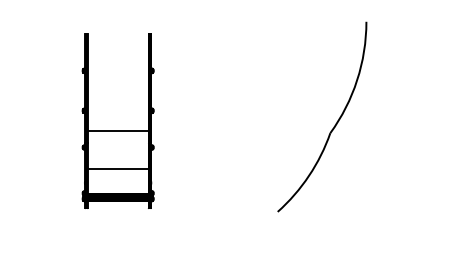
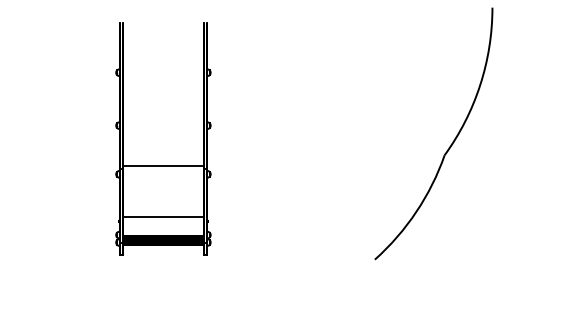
line: (117, 130) -> (162, 165), moved
line: (117, 168) -> (162, 216), moved

